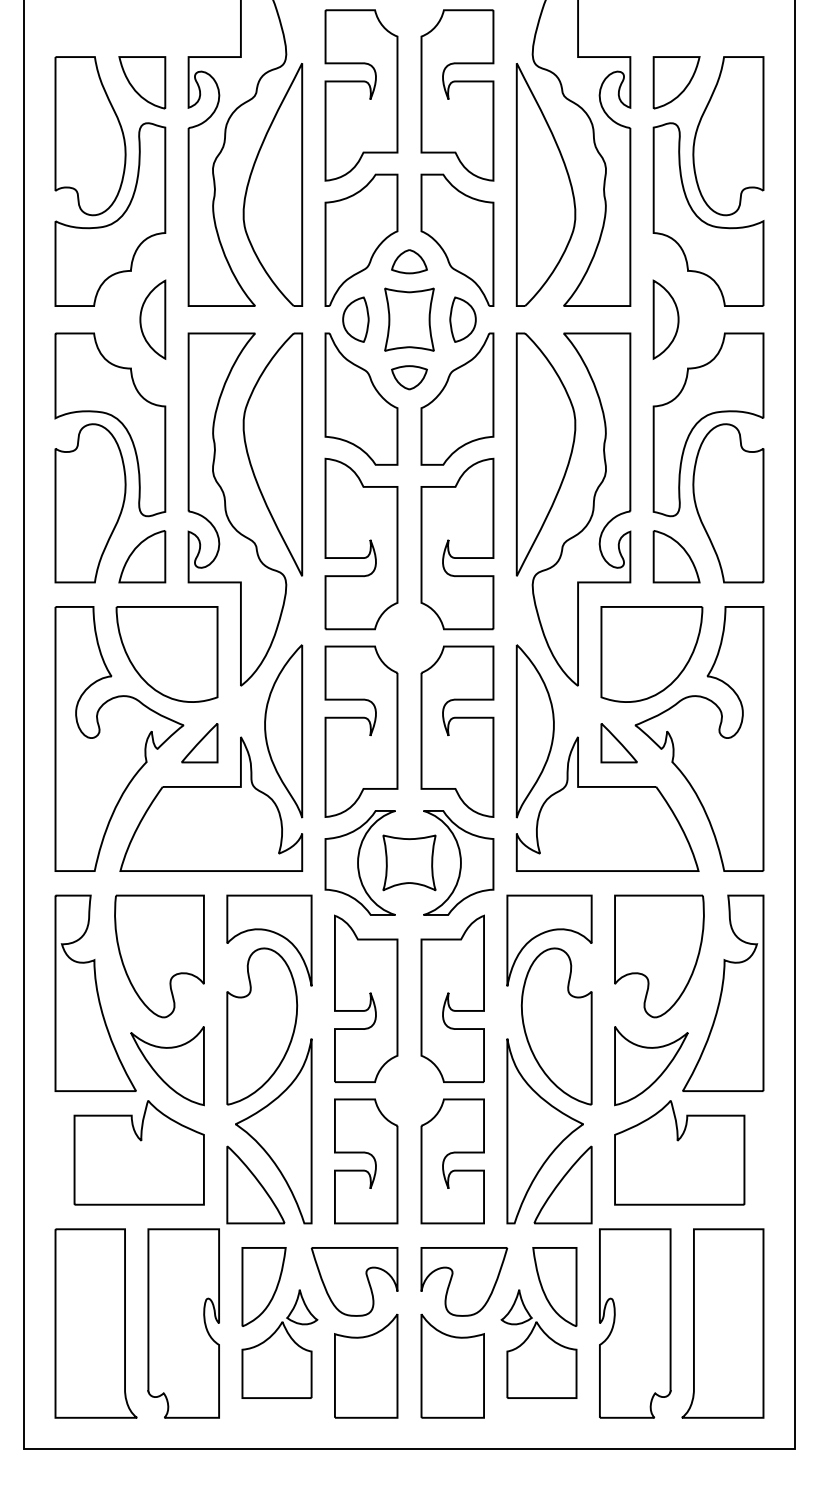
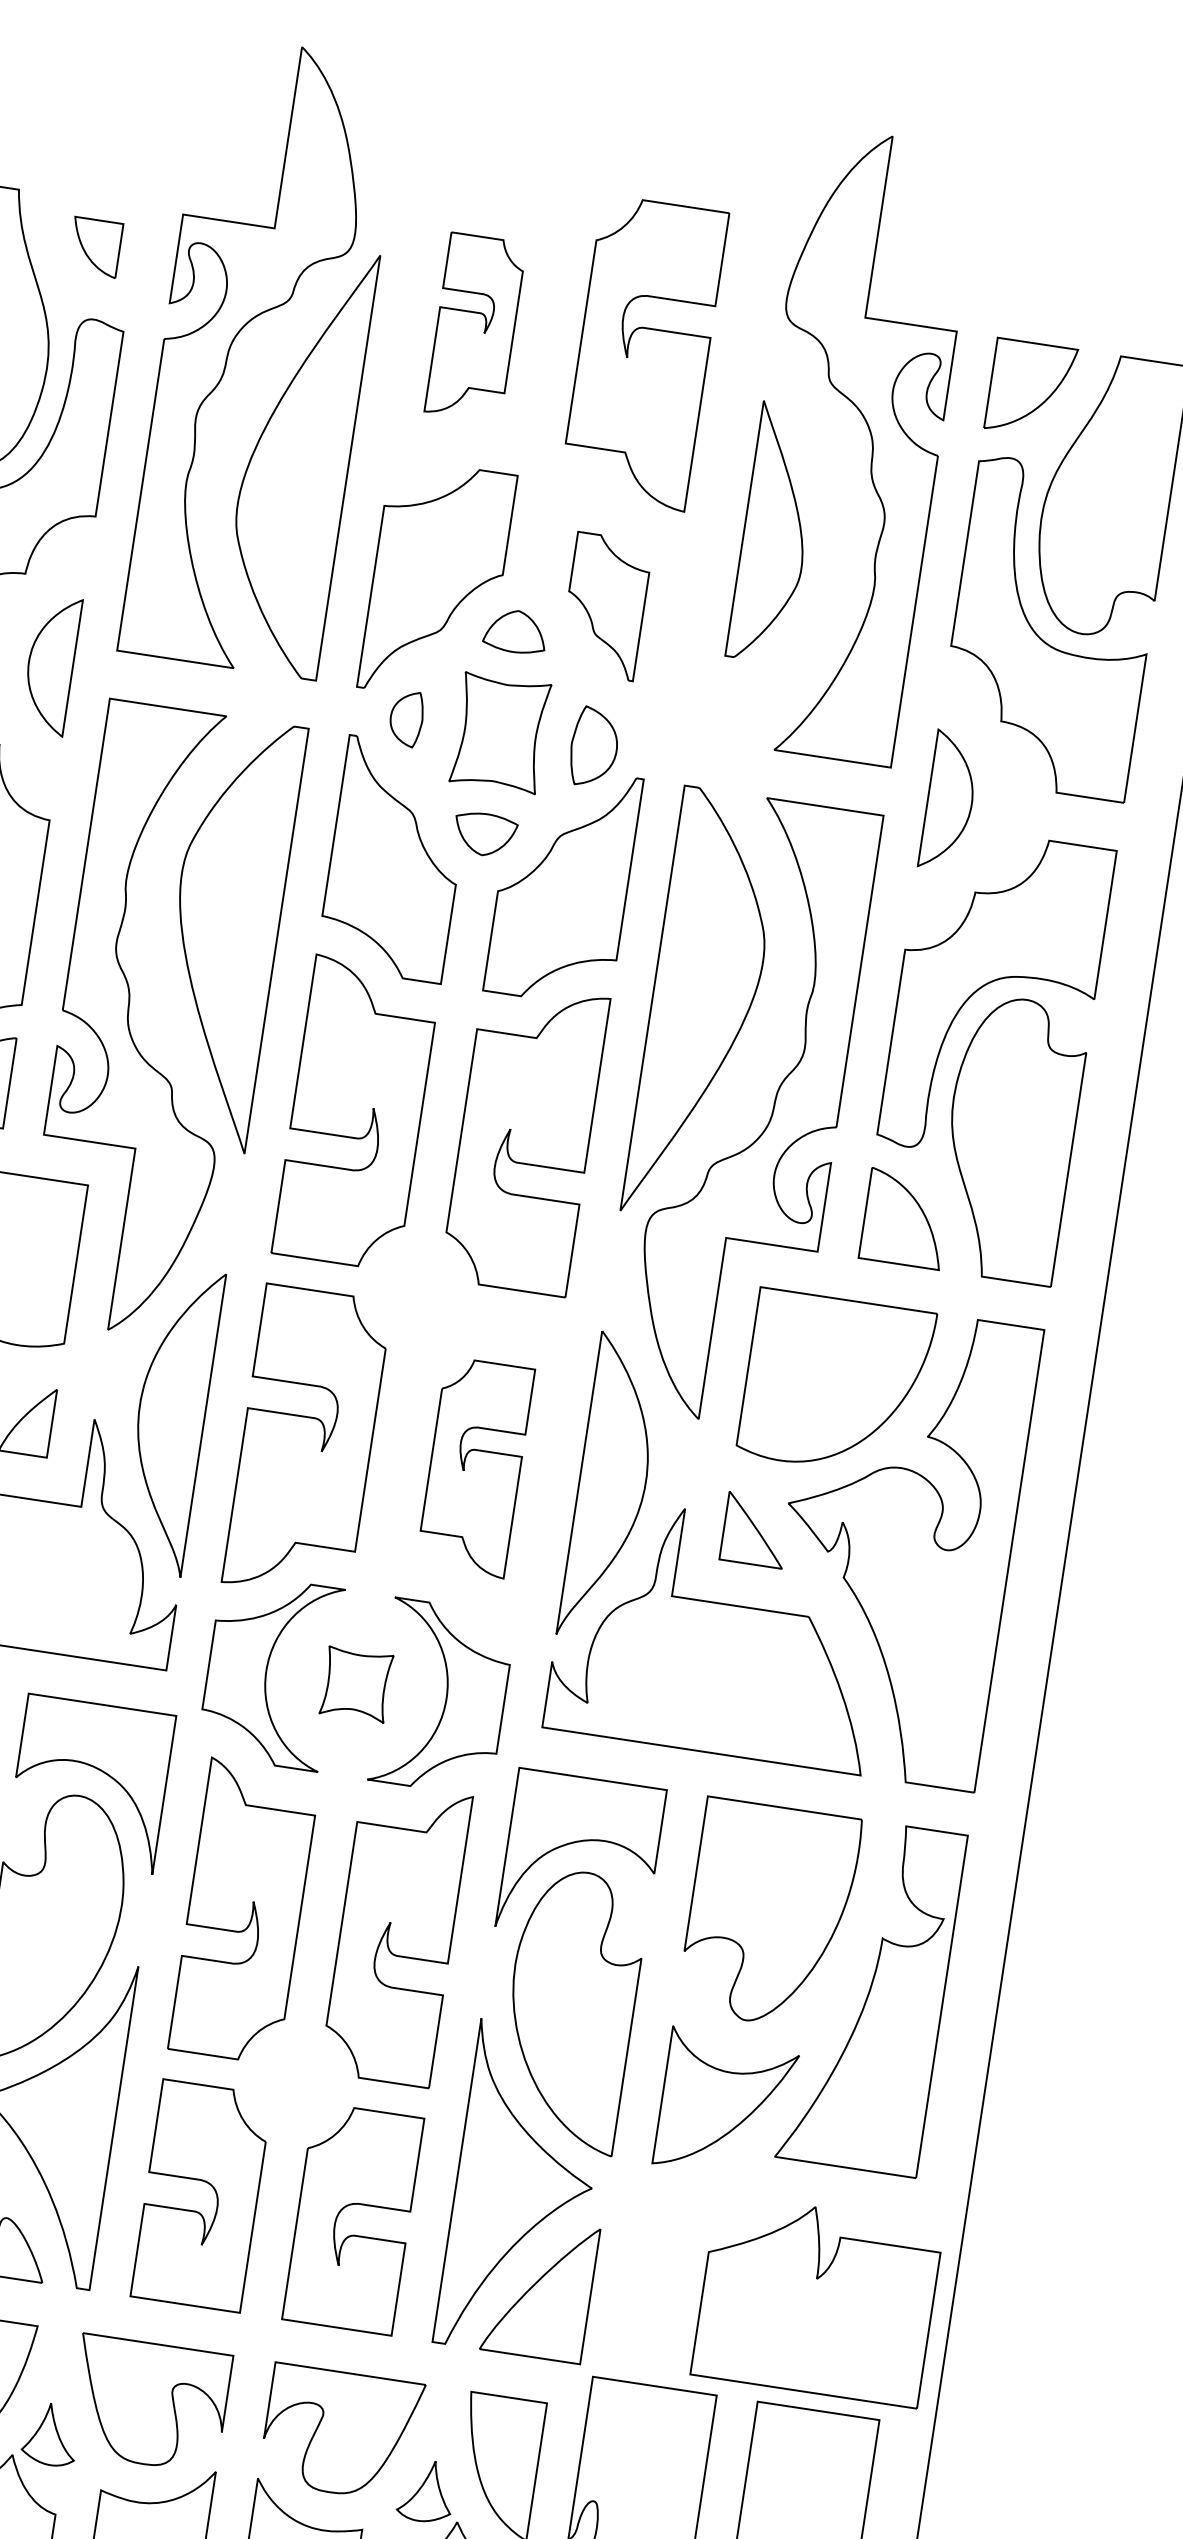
part: (142, 82) -> (95, 246), size x0.6
part: (361, 95) -> (475, 327), size x0.6
part: (545, 184) -> (774, 532), size x0.6
part: (457, 239) -> (605, 605), size x0.6
part: (355, 319) -> (405, 718), size x0.7
part: (457, 731) -> (475, 1467), size x0.7
part: (409, 862) -> (356, 1683), size x0.7
part: (679, 1152) -> (817, 2300), moved

